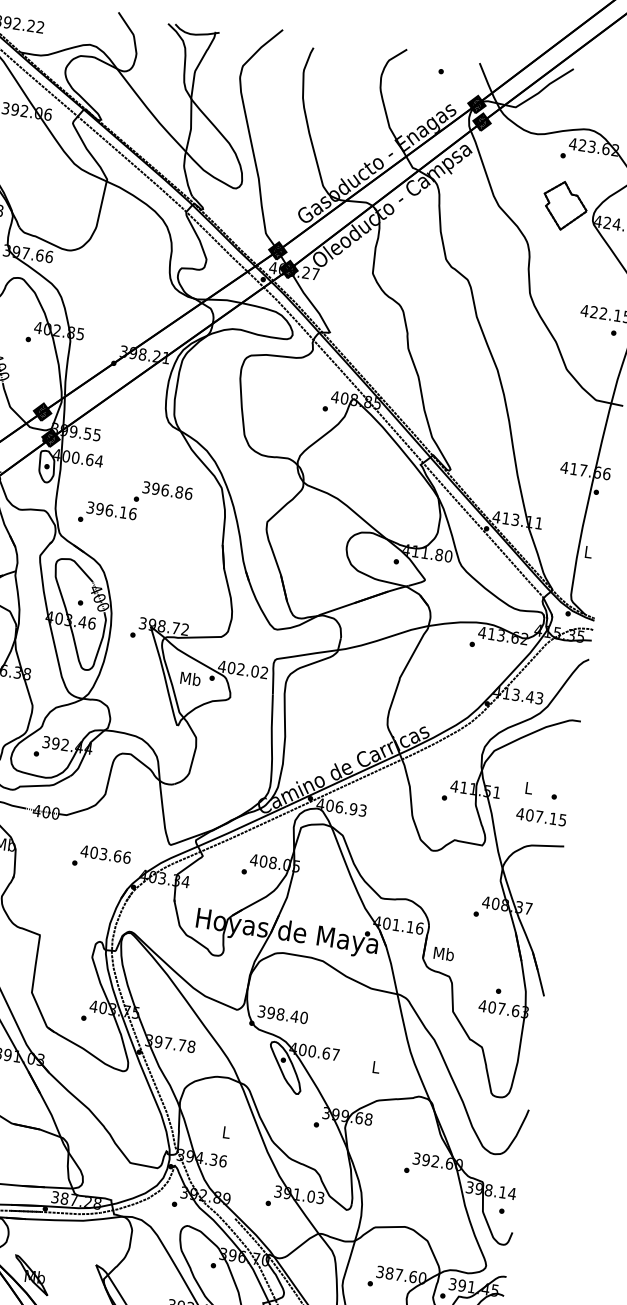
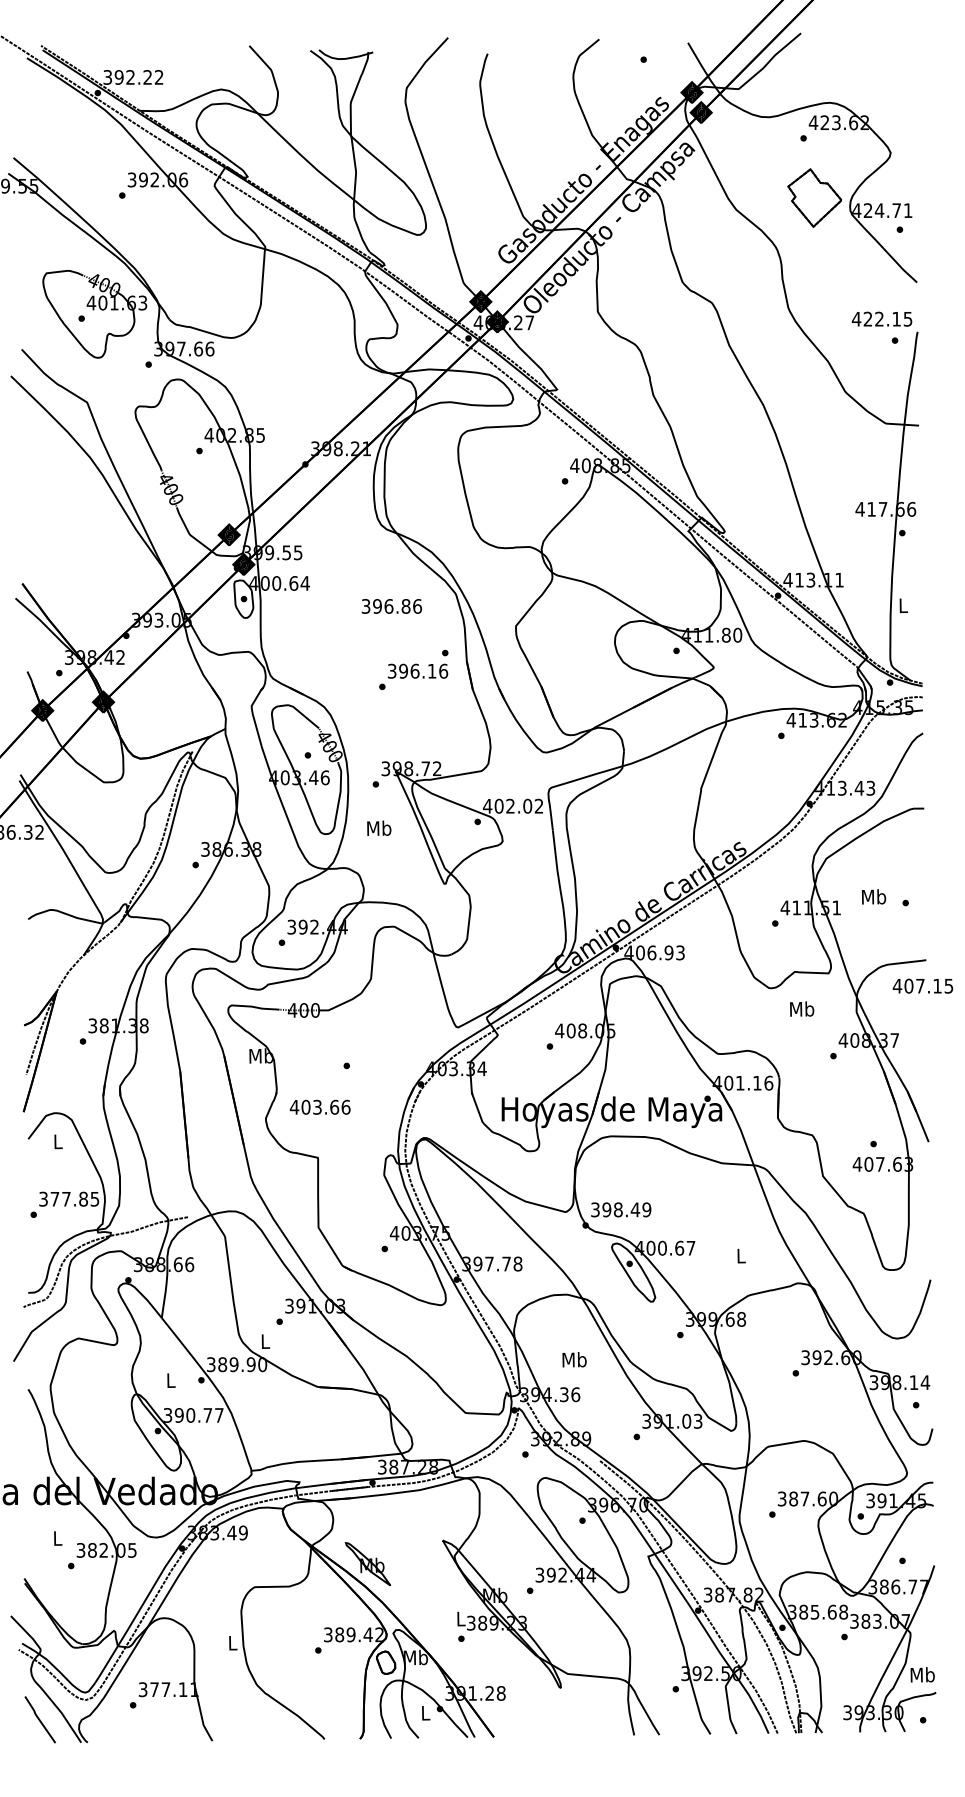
text: (108, 508) -> (413, 669), moved
text: (190, 678) -> (379, 827), moved
text: (529, 787) -> (874, 896), L -> Mb
text: (541, 816) -> (922, 985), moved
text: (105, 853) -> (319, 1106), moved
text: (444, 953) -> (802, 1008), moved
text: (303, 1017) -> (646, 1209), 398.40 -> 398.49
text: (226, 1132) -> (574, 1359), L -> Mb

